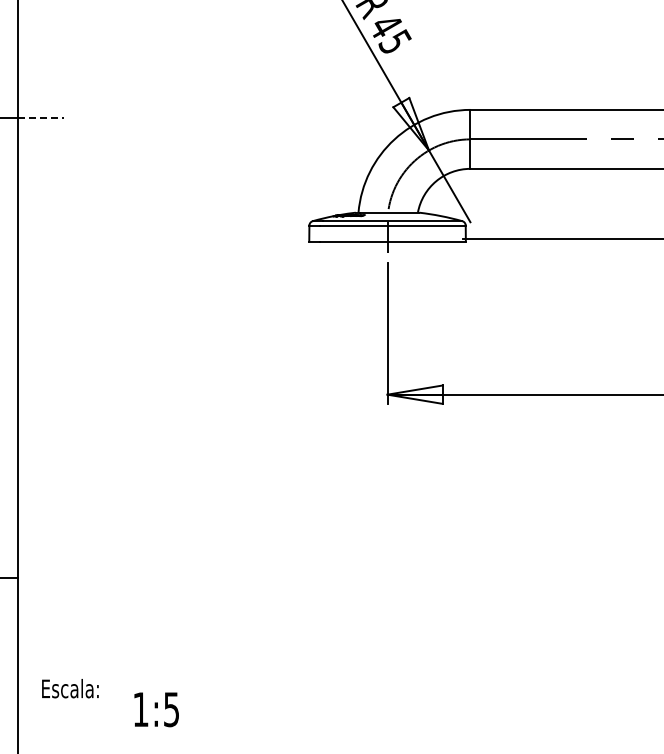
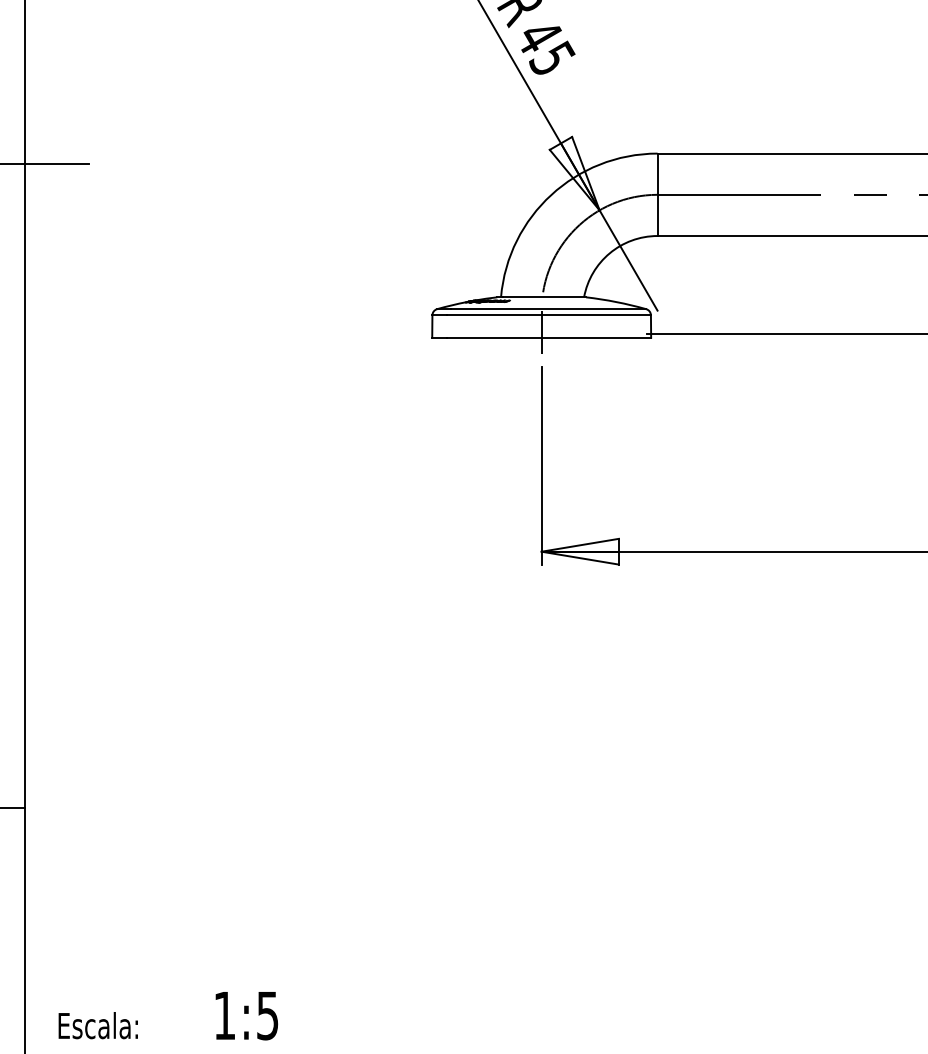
line: (41, 117) -> (57, 164), dashed -> solid
text: (70, 688) -> (98, 1025), moved
text: (156, 709) -> (246, 1015), moved

